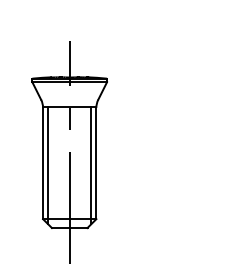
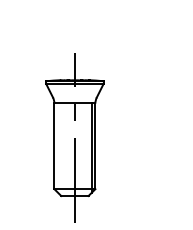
line: (48, 164) -> (58, 147), removed

